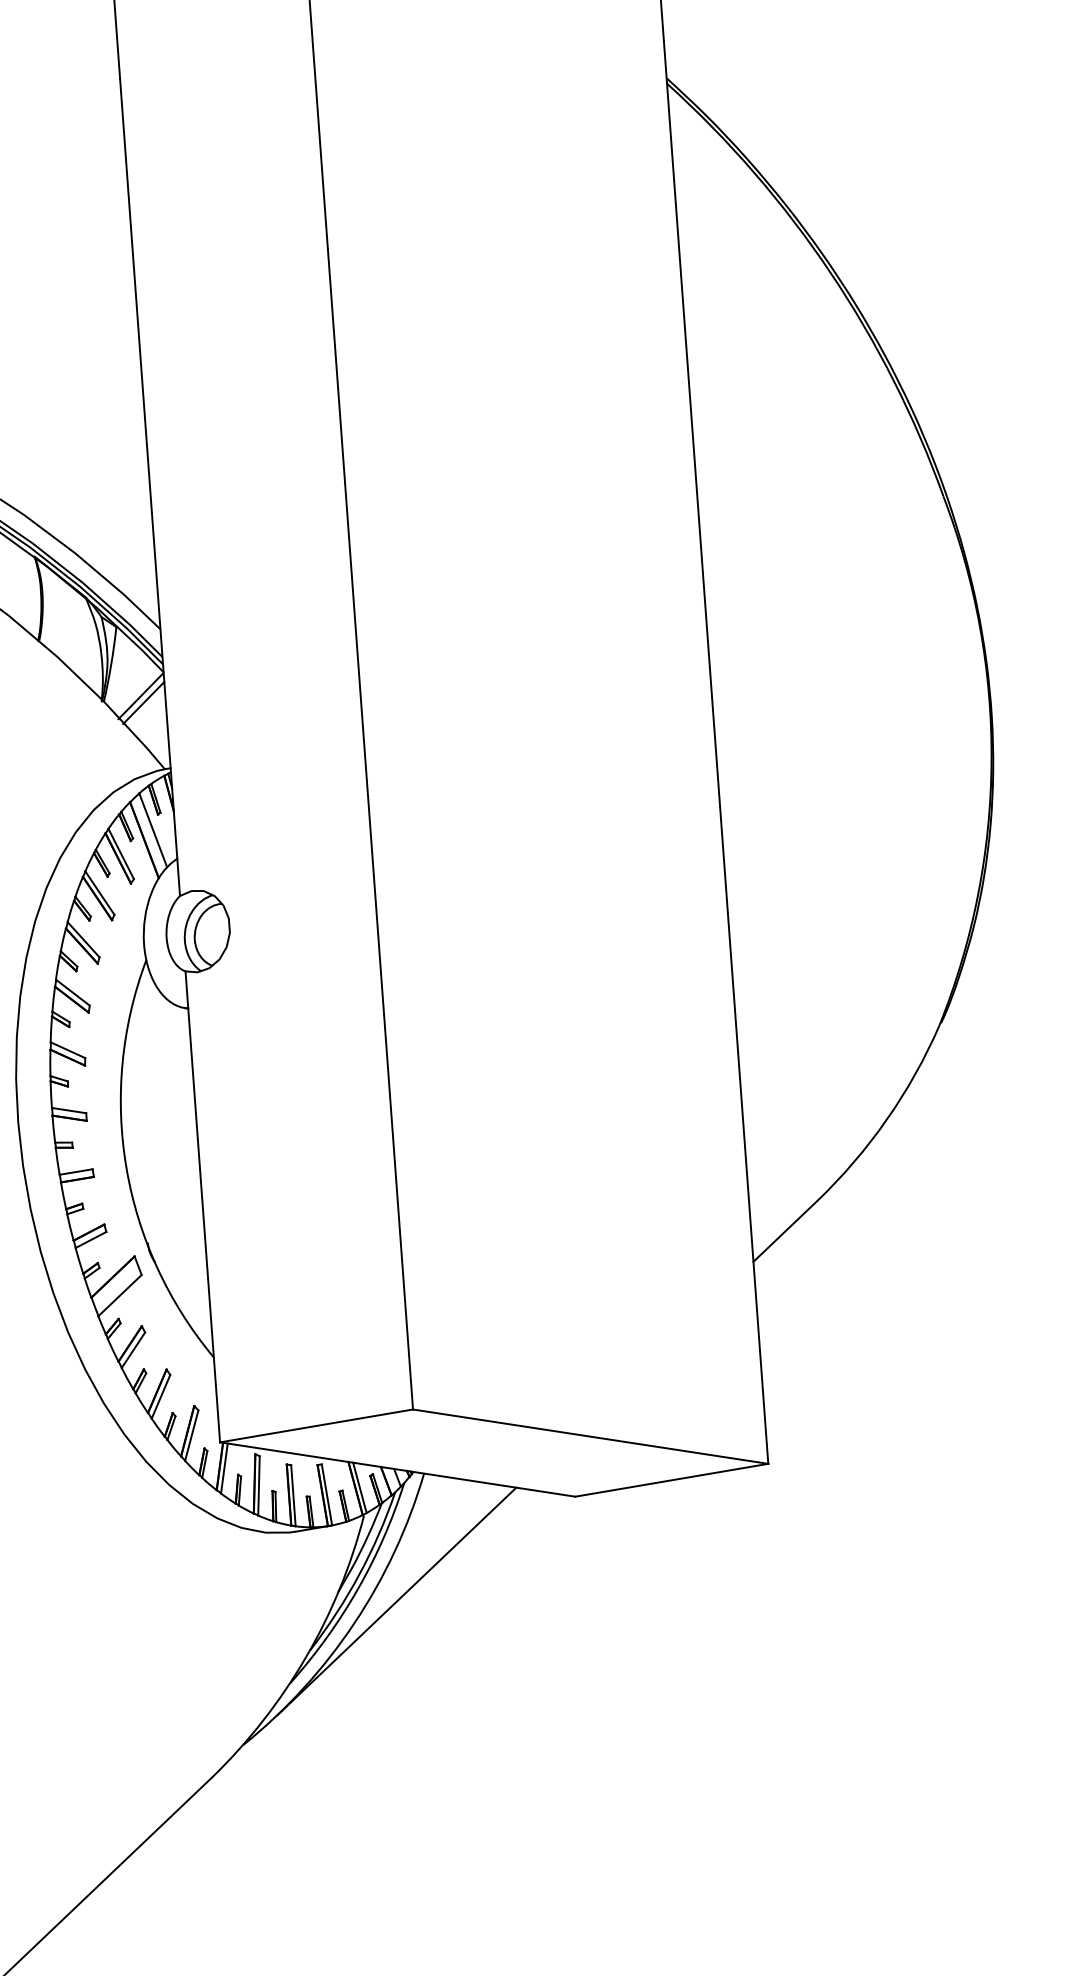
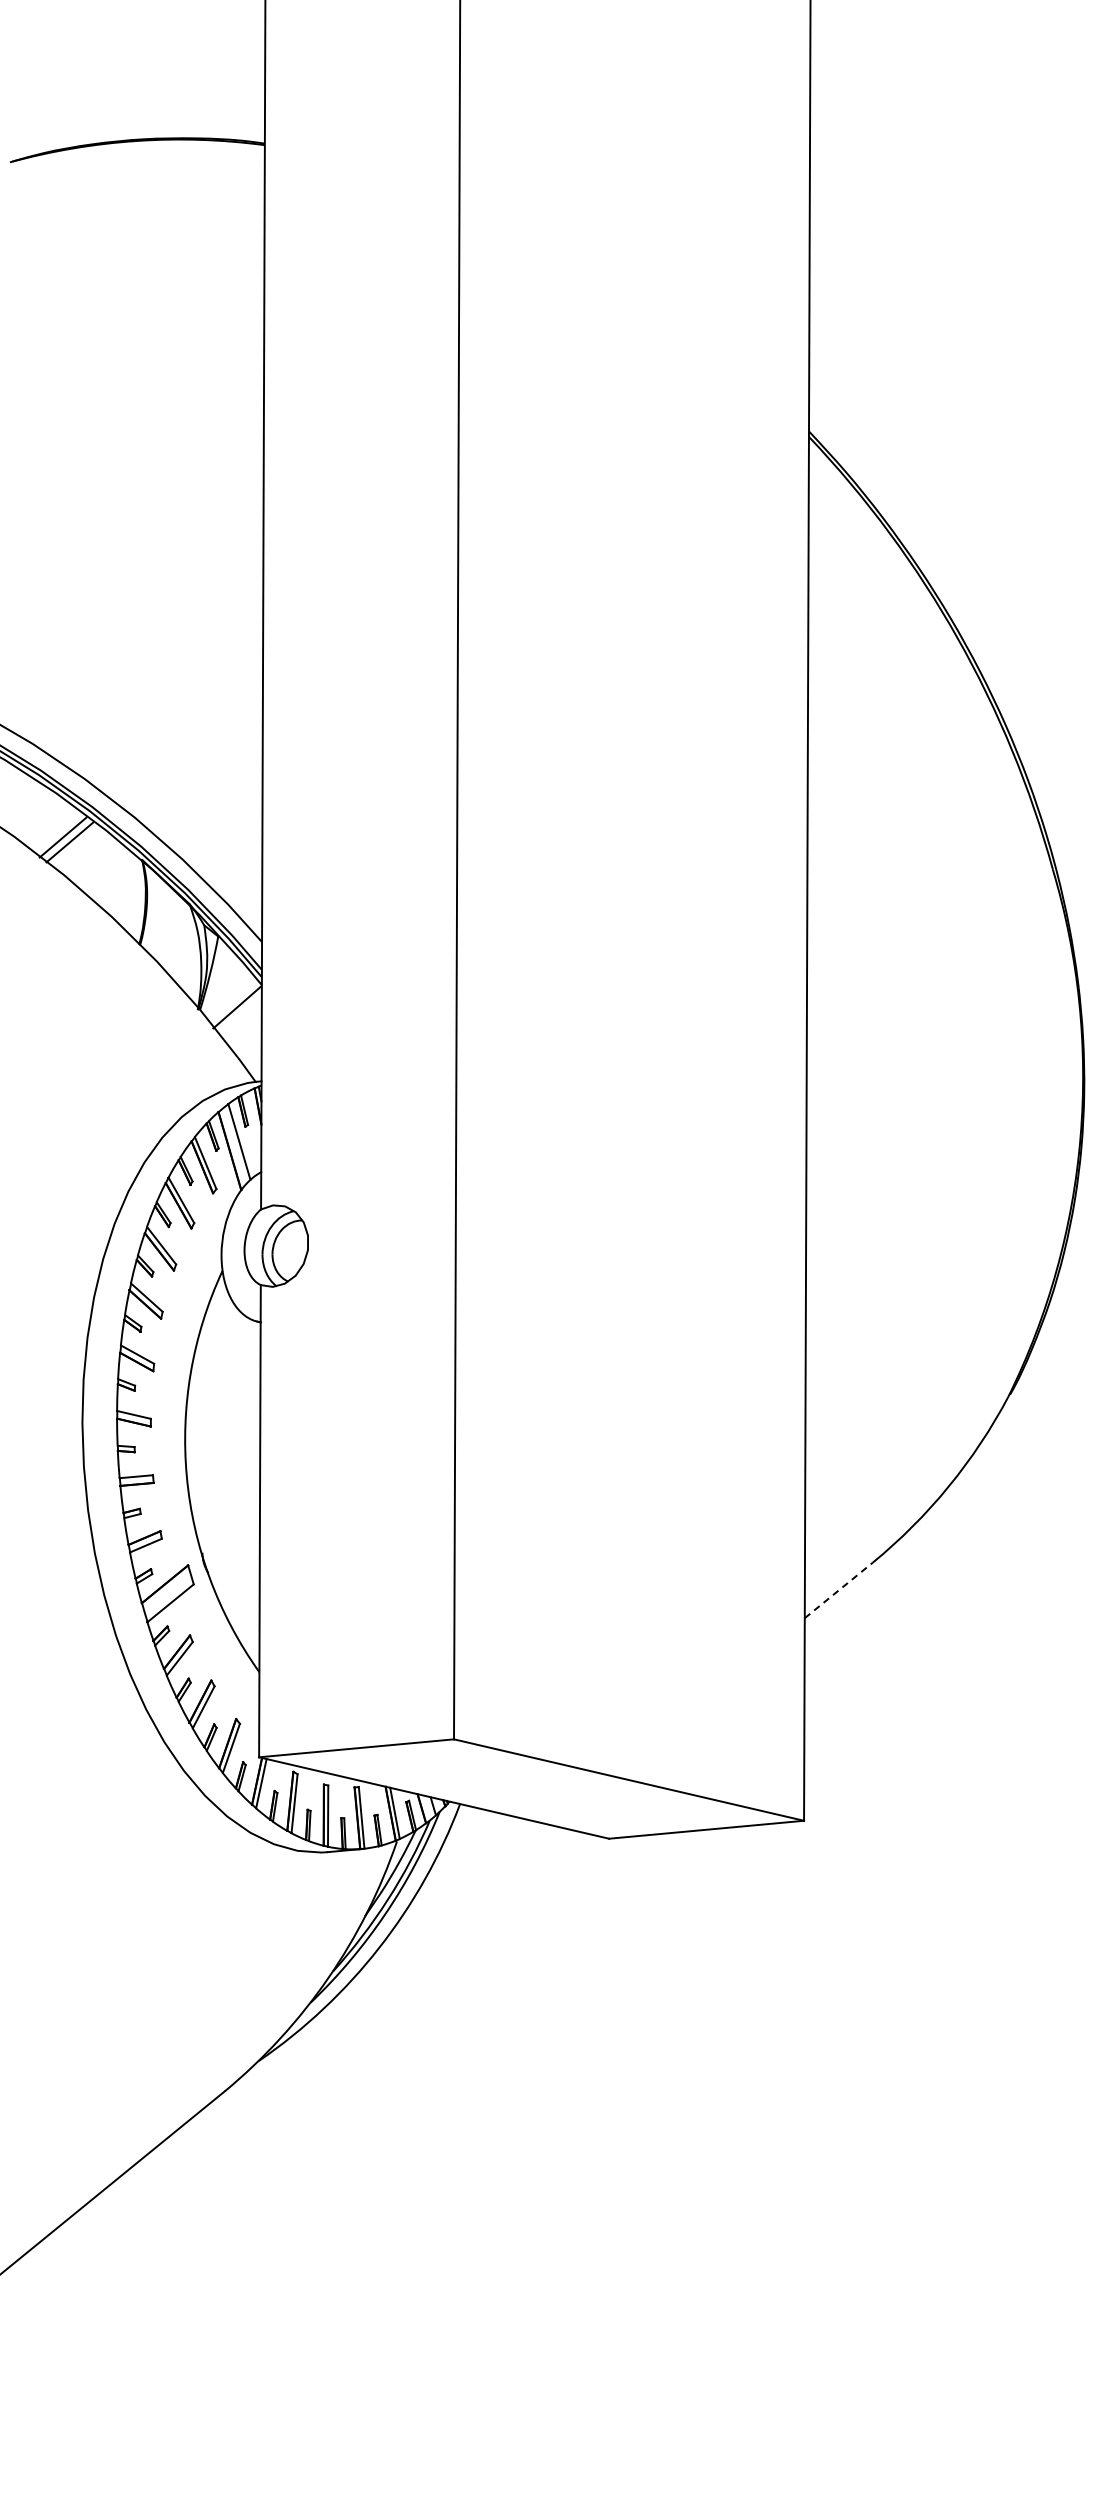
line: (143, 702) -> (239, 1013), removed
line: (785, 1231) -> (839, 1590), solid -> dashed
line: (397, 1601) -> (423, 1929), removed

